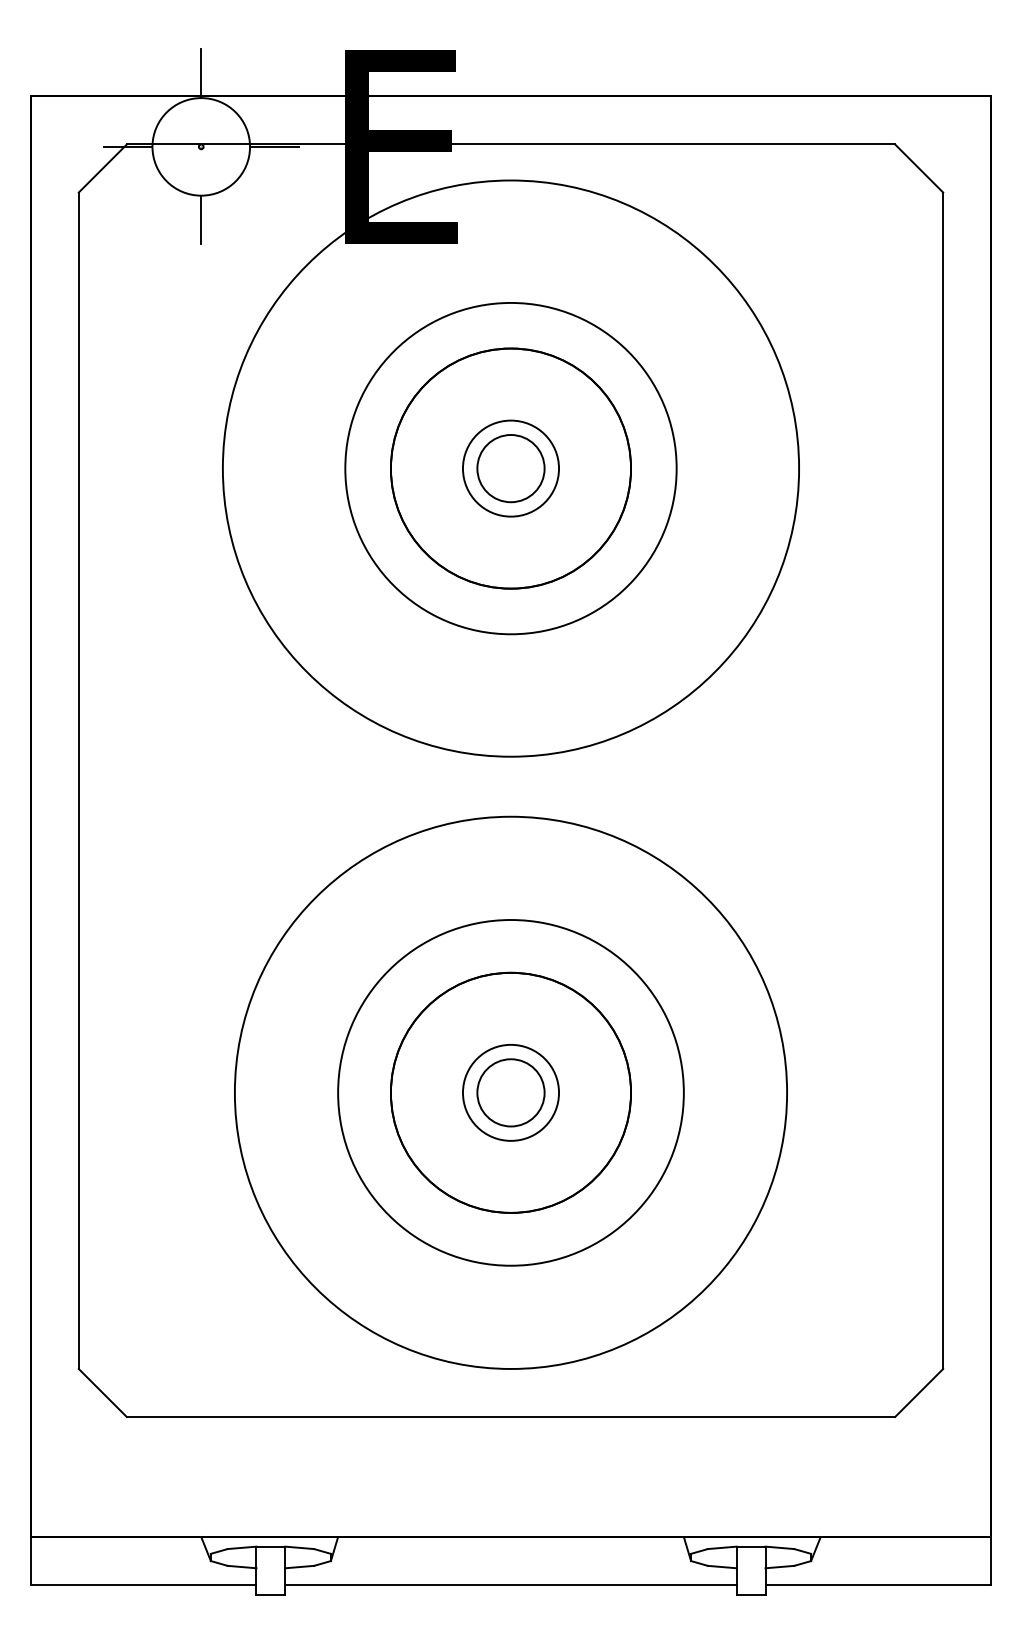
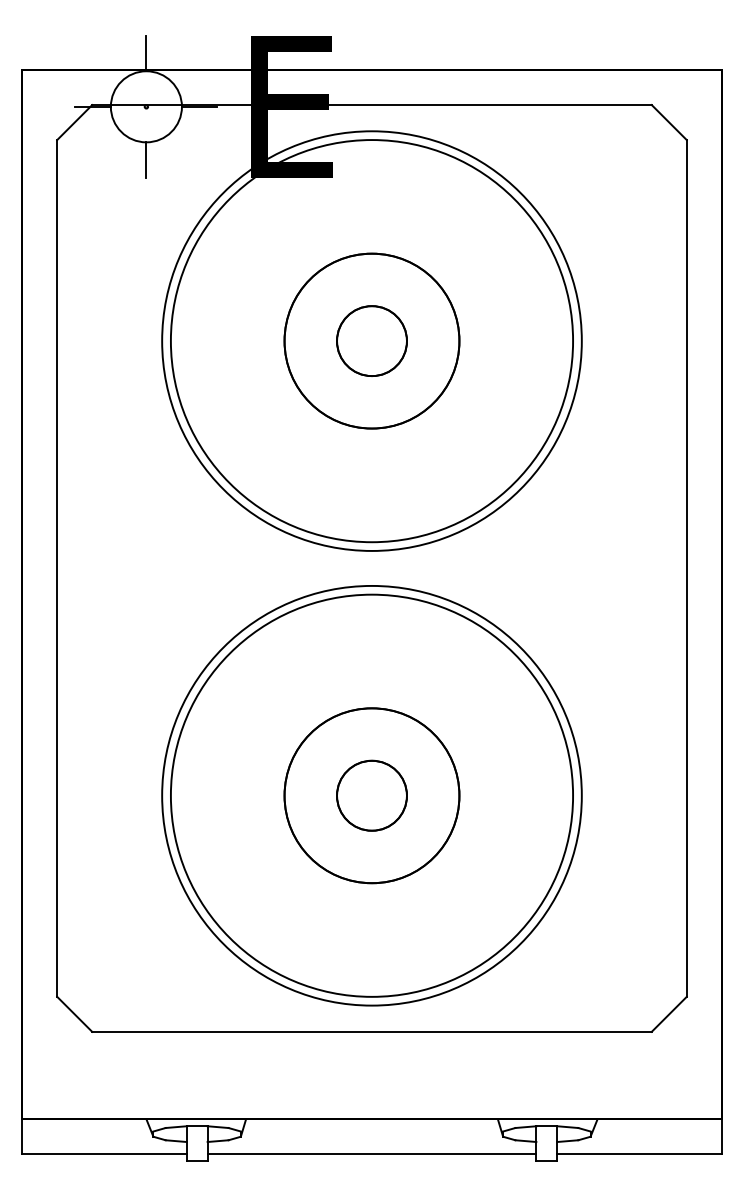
circle: (510, 468) -> (371, 341), size x1.43
circle: (510, 468) -> (371, 341), size x1.67
circle: (510, 1092) -> (371, 795), size x1.43
circle: (510, 1092) -> (371, 795), size x1.67

